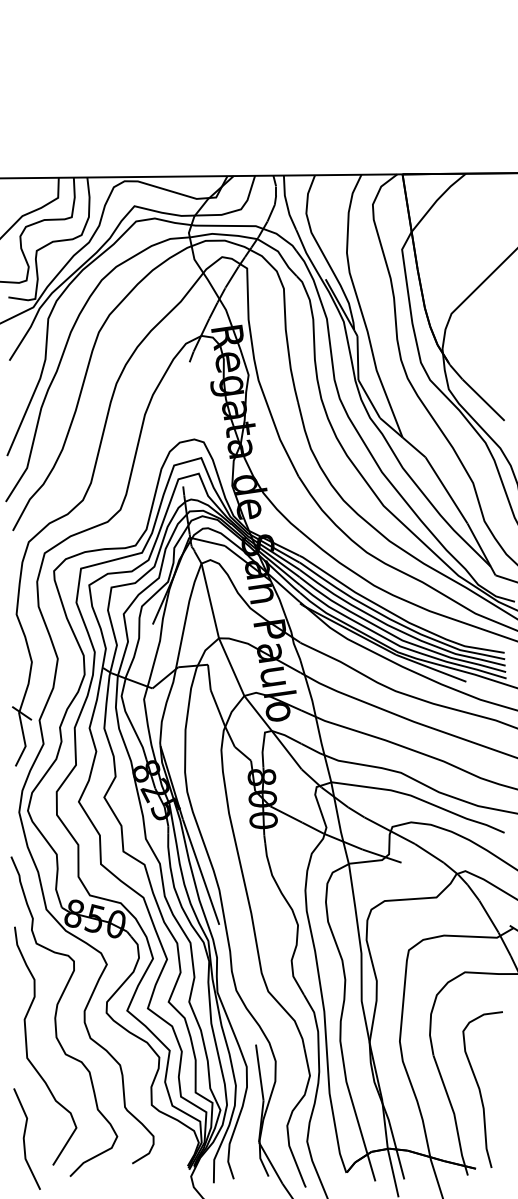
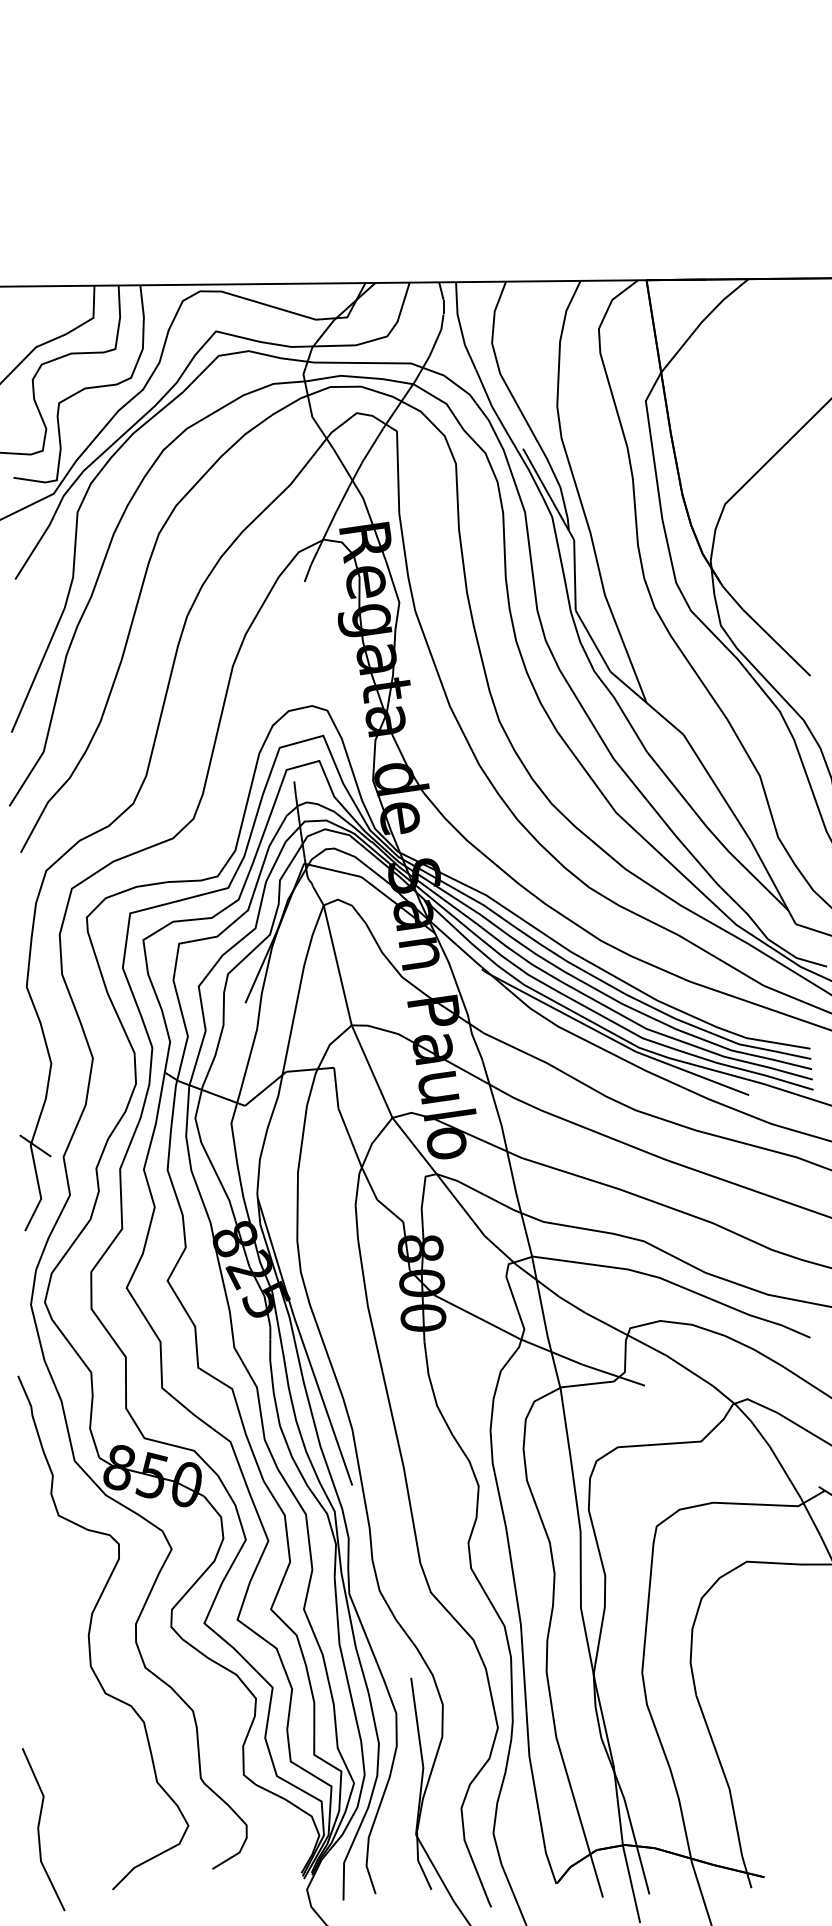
curve: (27, 1045) -> (44, 1679), removed
curve: (480, 1089) -> (771, 1749), removed

